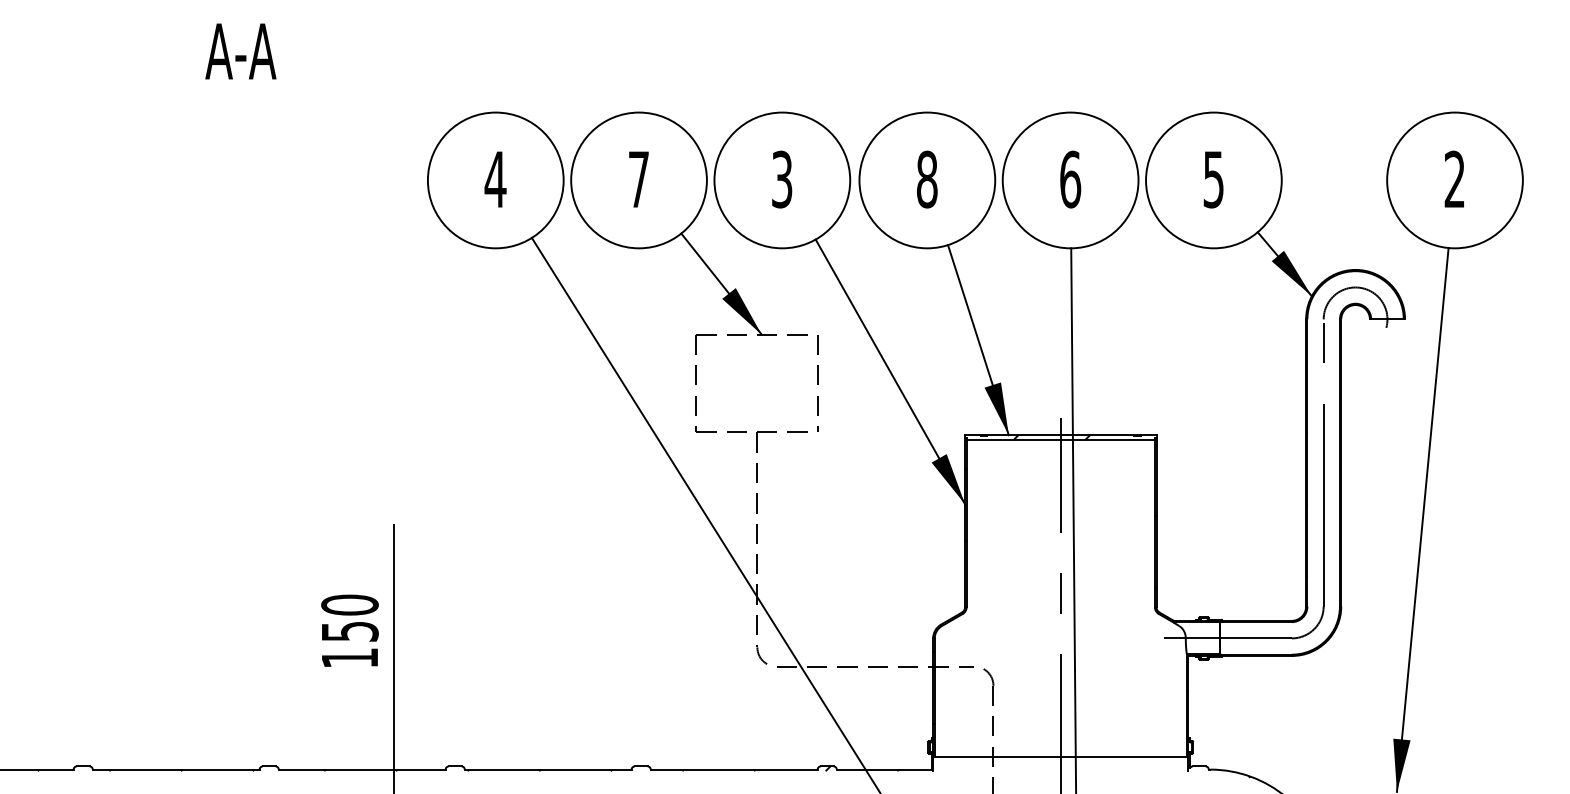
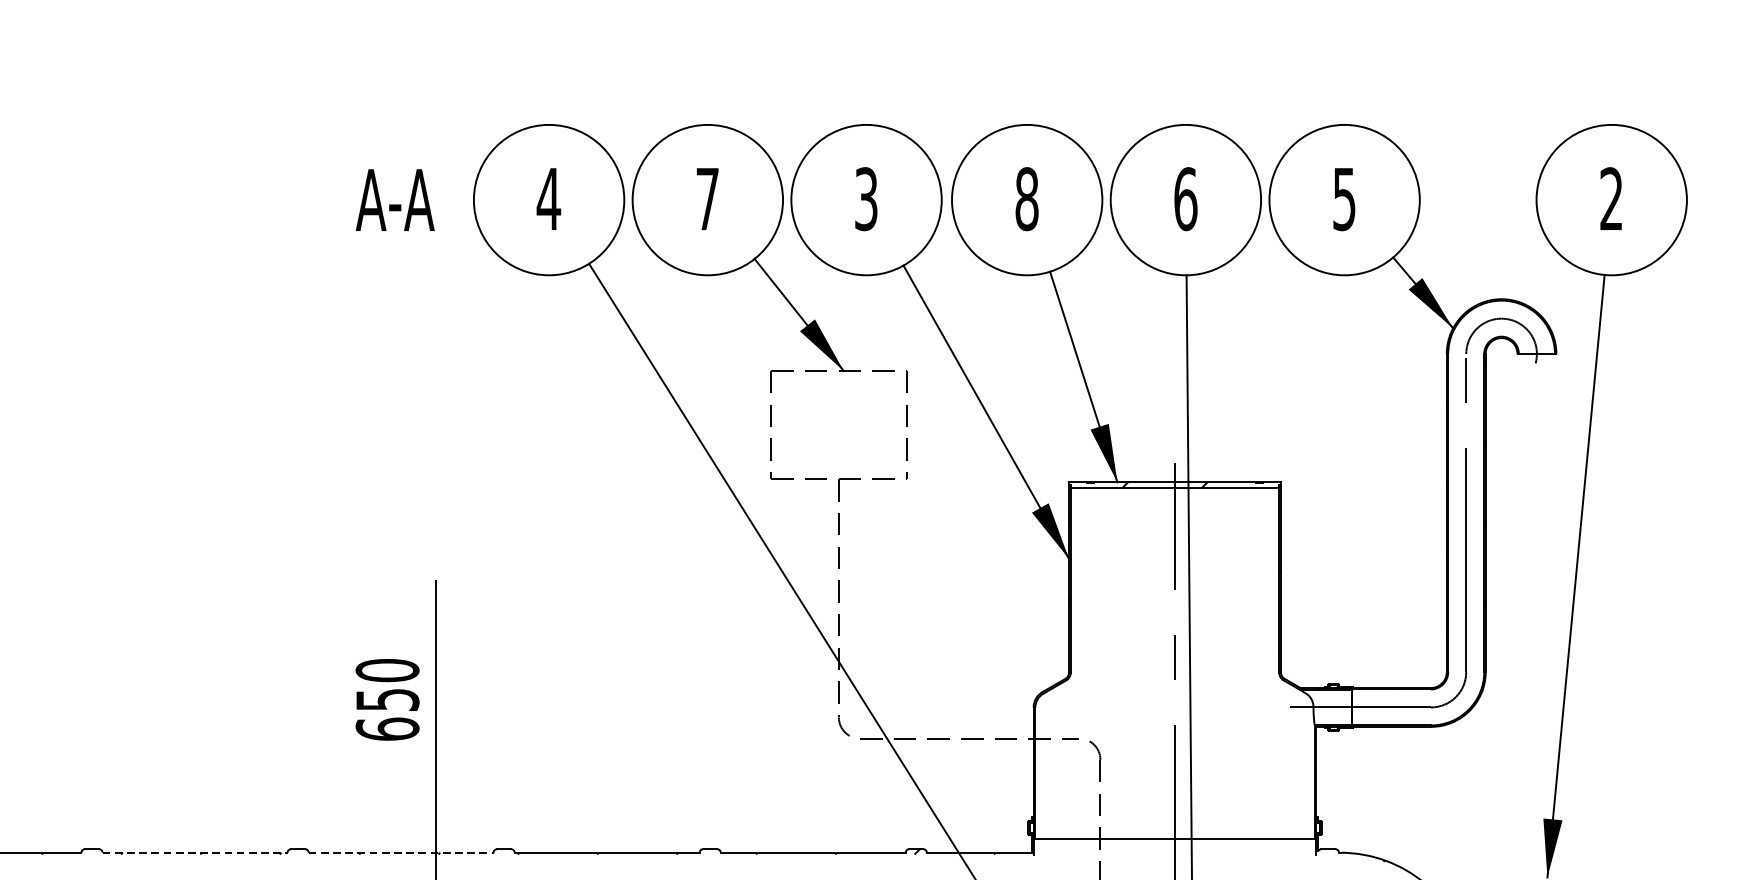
text: (240, 51) -> (394, 200), moved
text: (349, 657) -> (387, 728), 150 -> 650
line: (176, 769) -> (195, 852), solid -> dashed
line: (362, 769) -> (401, 852), solid -> dashed

